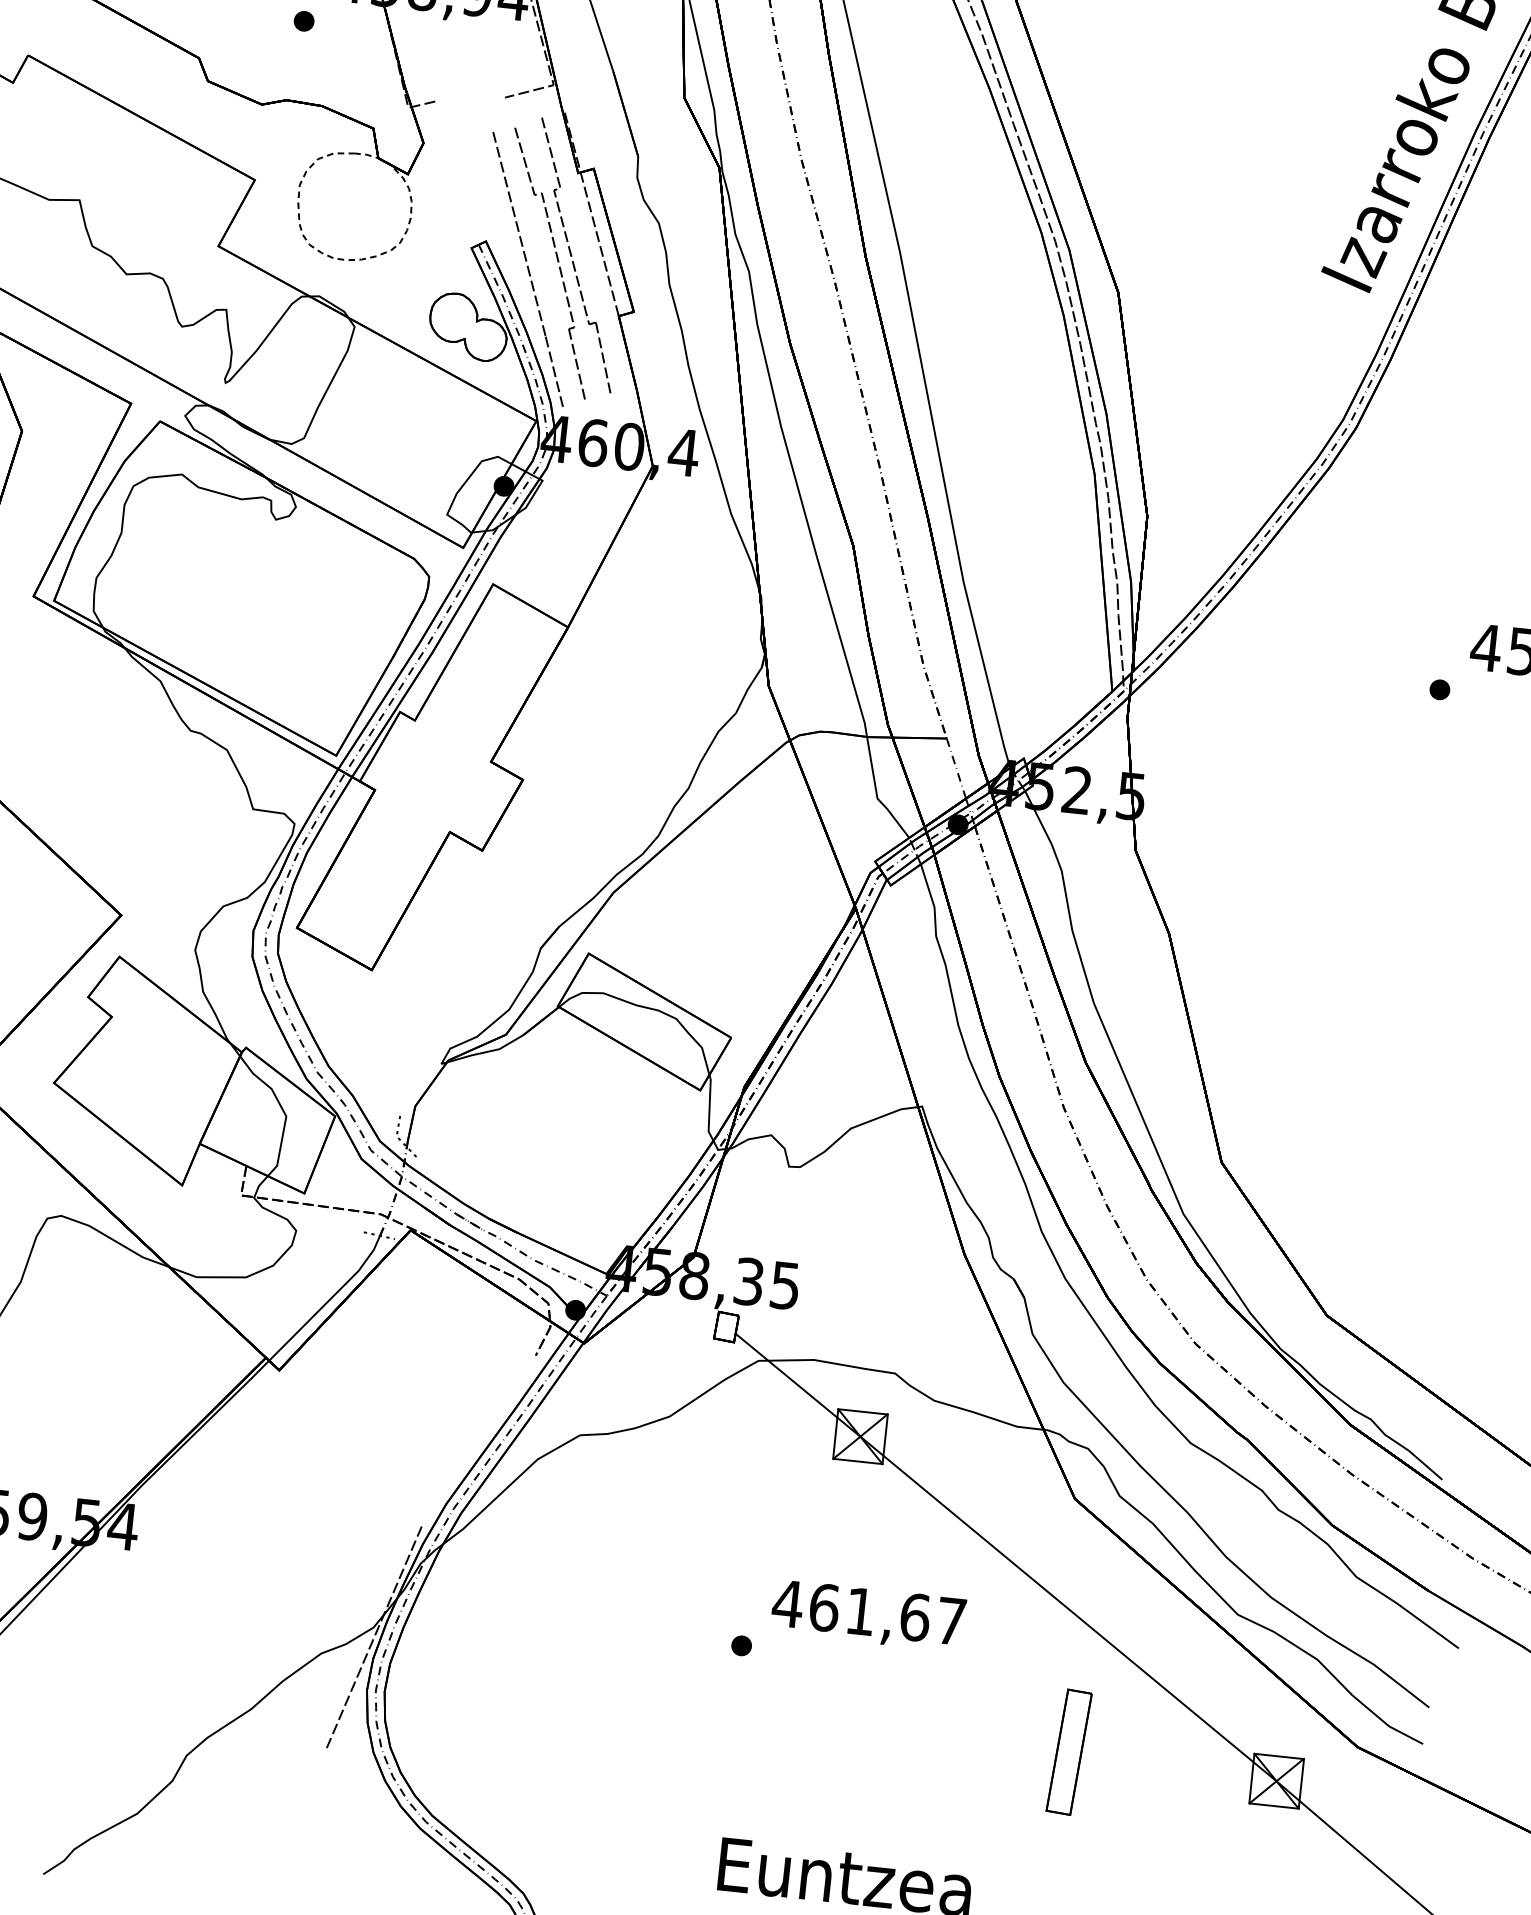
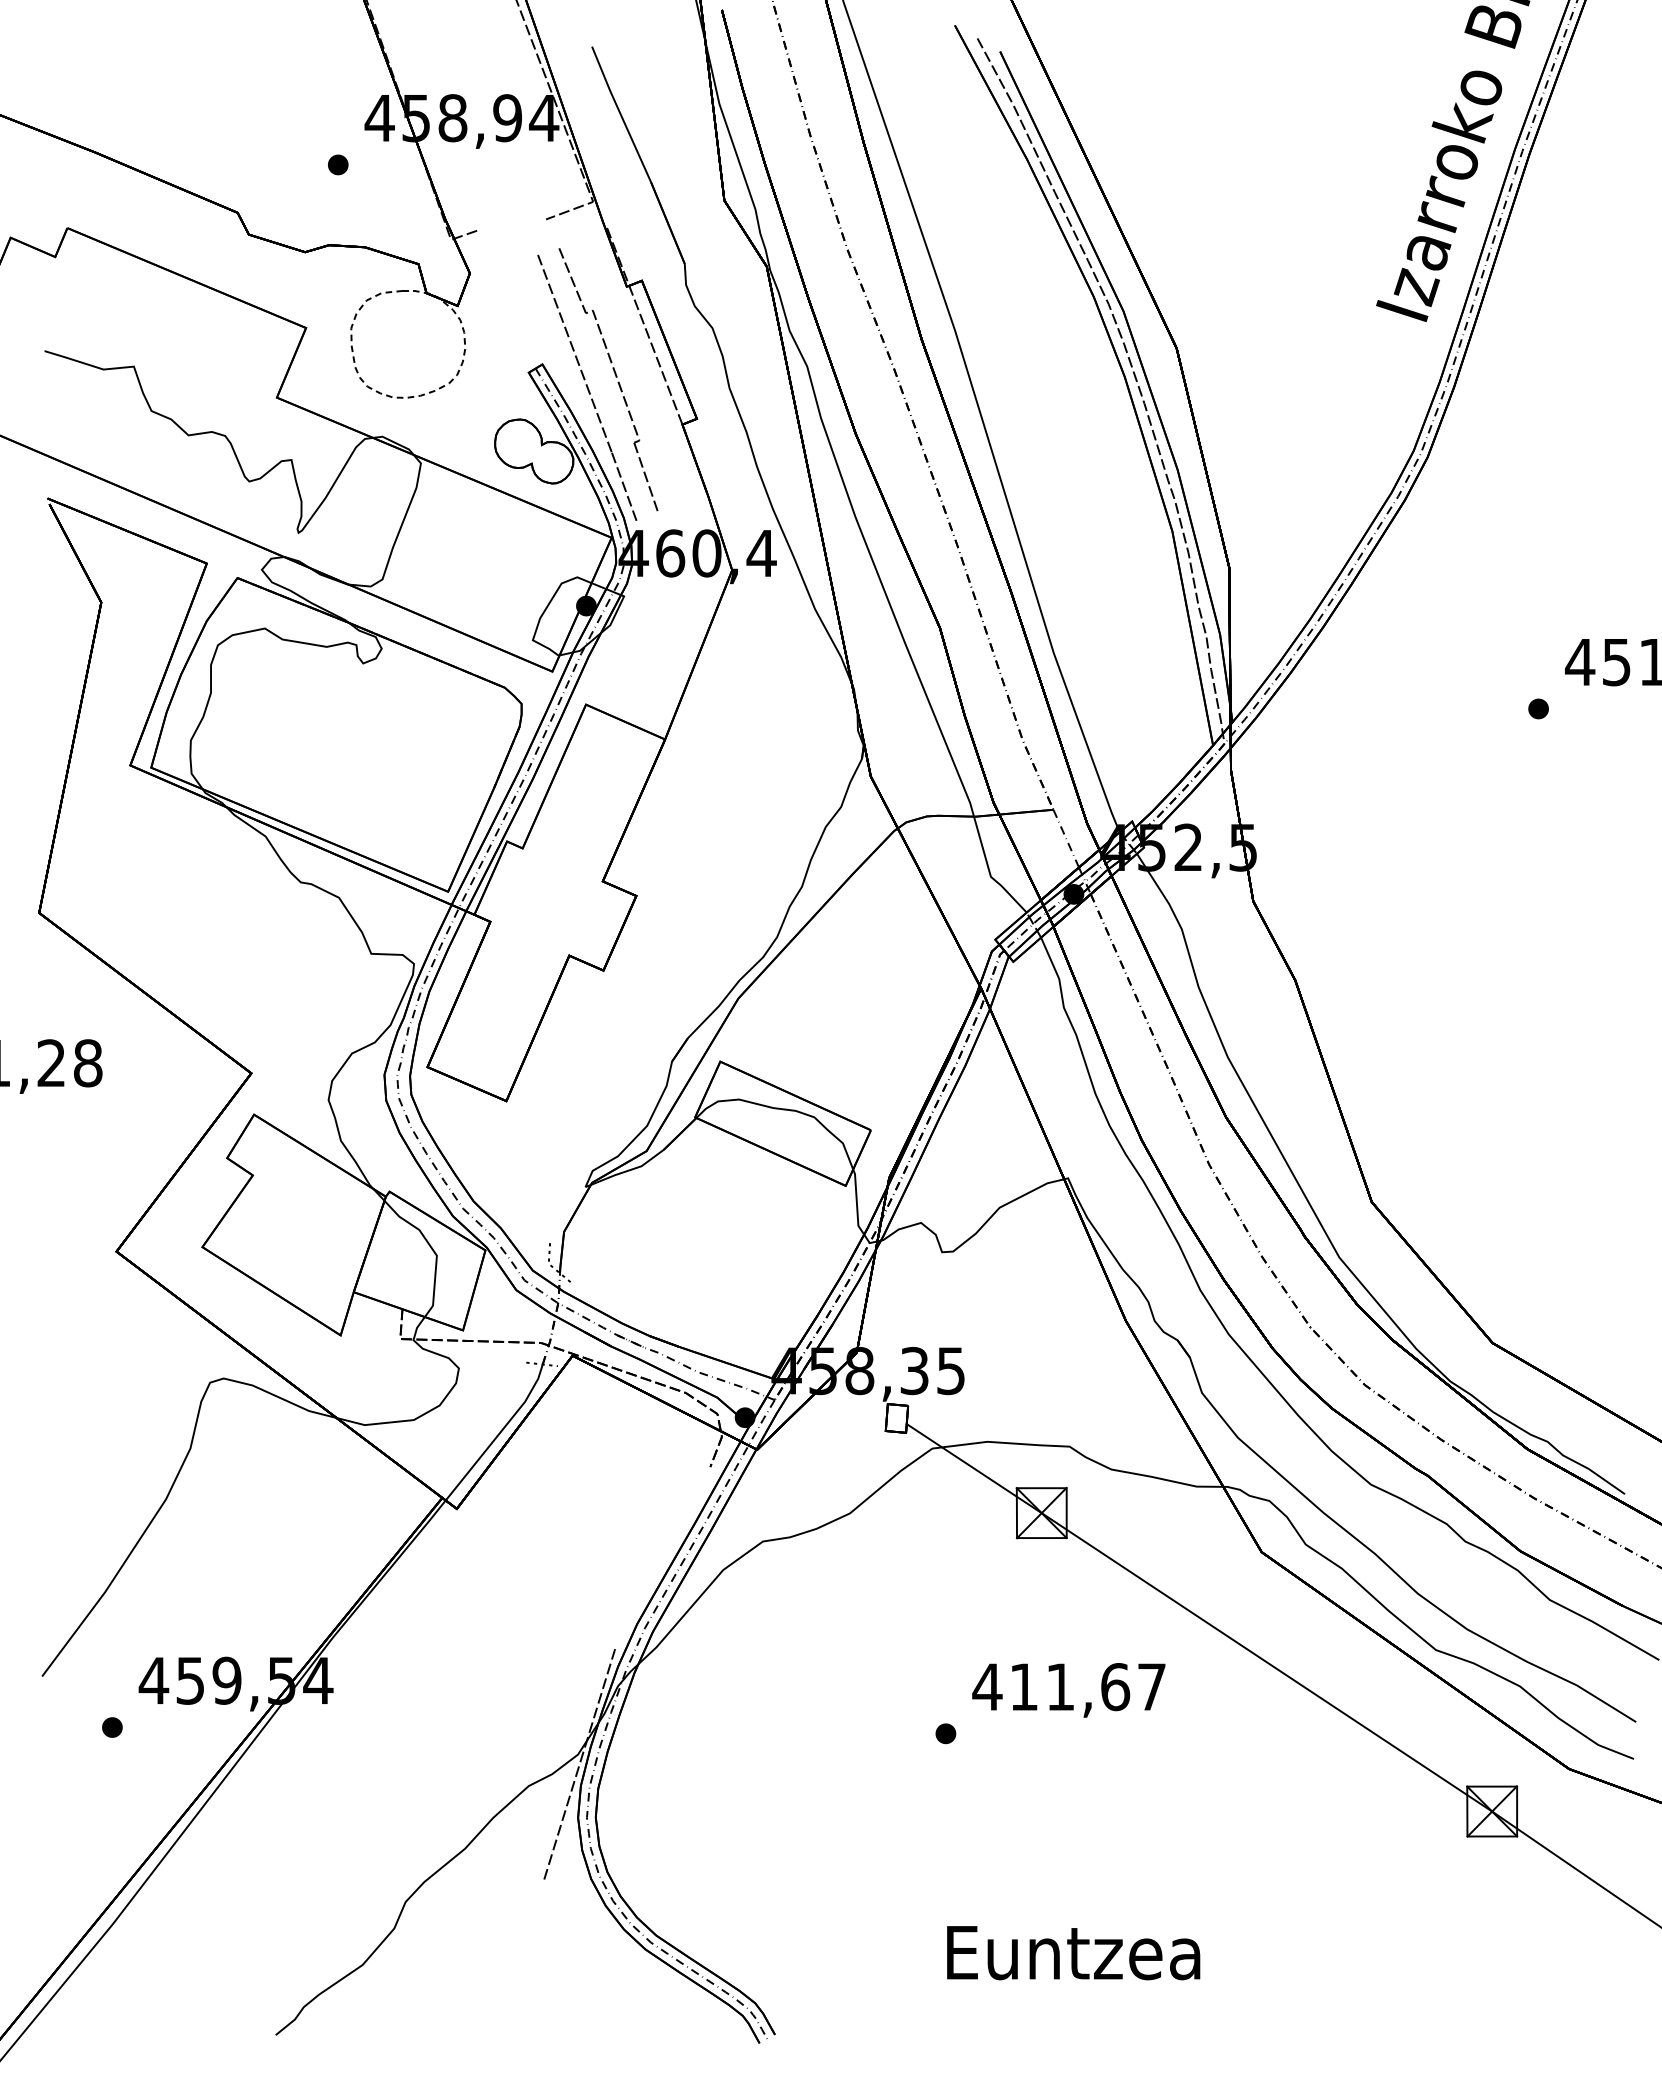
part: (576, 255) -> (633, 368), removed
text: (824, 1608) -> (1024, 1687), 461,67 -> 411,67
part: (1068, 1751) -> (1282, 1804), removed

